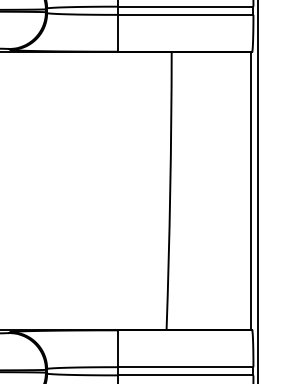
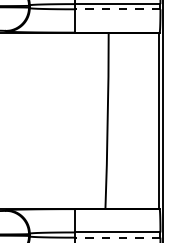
line: (185, 15) -> (117, 9), solid -> dashed
line: (185, 375) -> (117, 237), solid -> dashed

